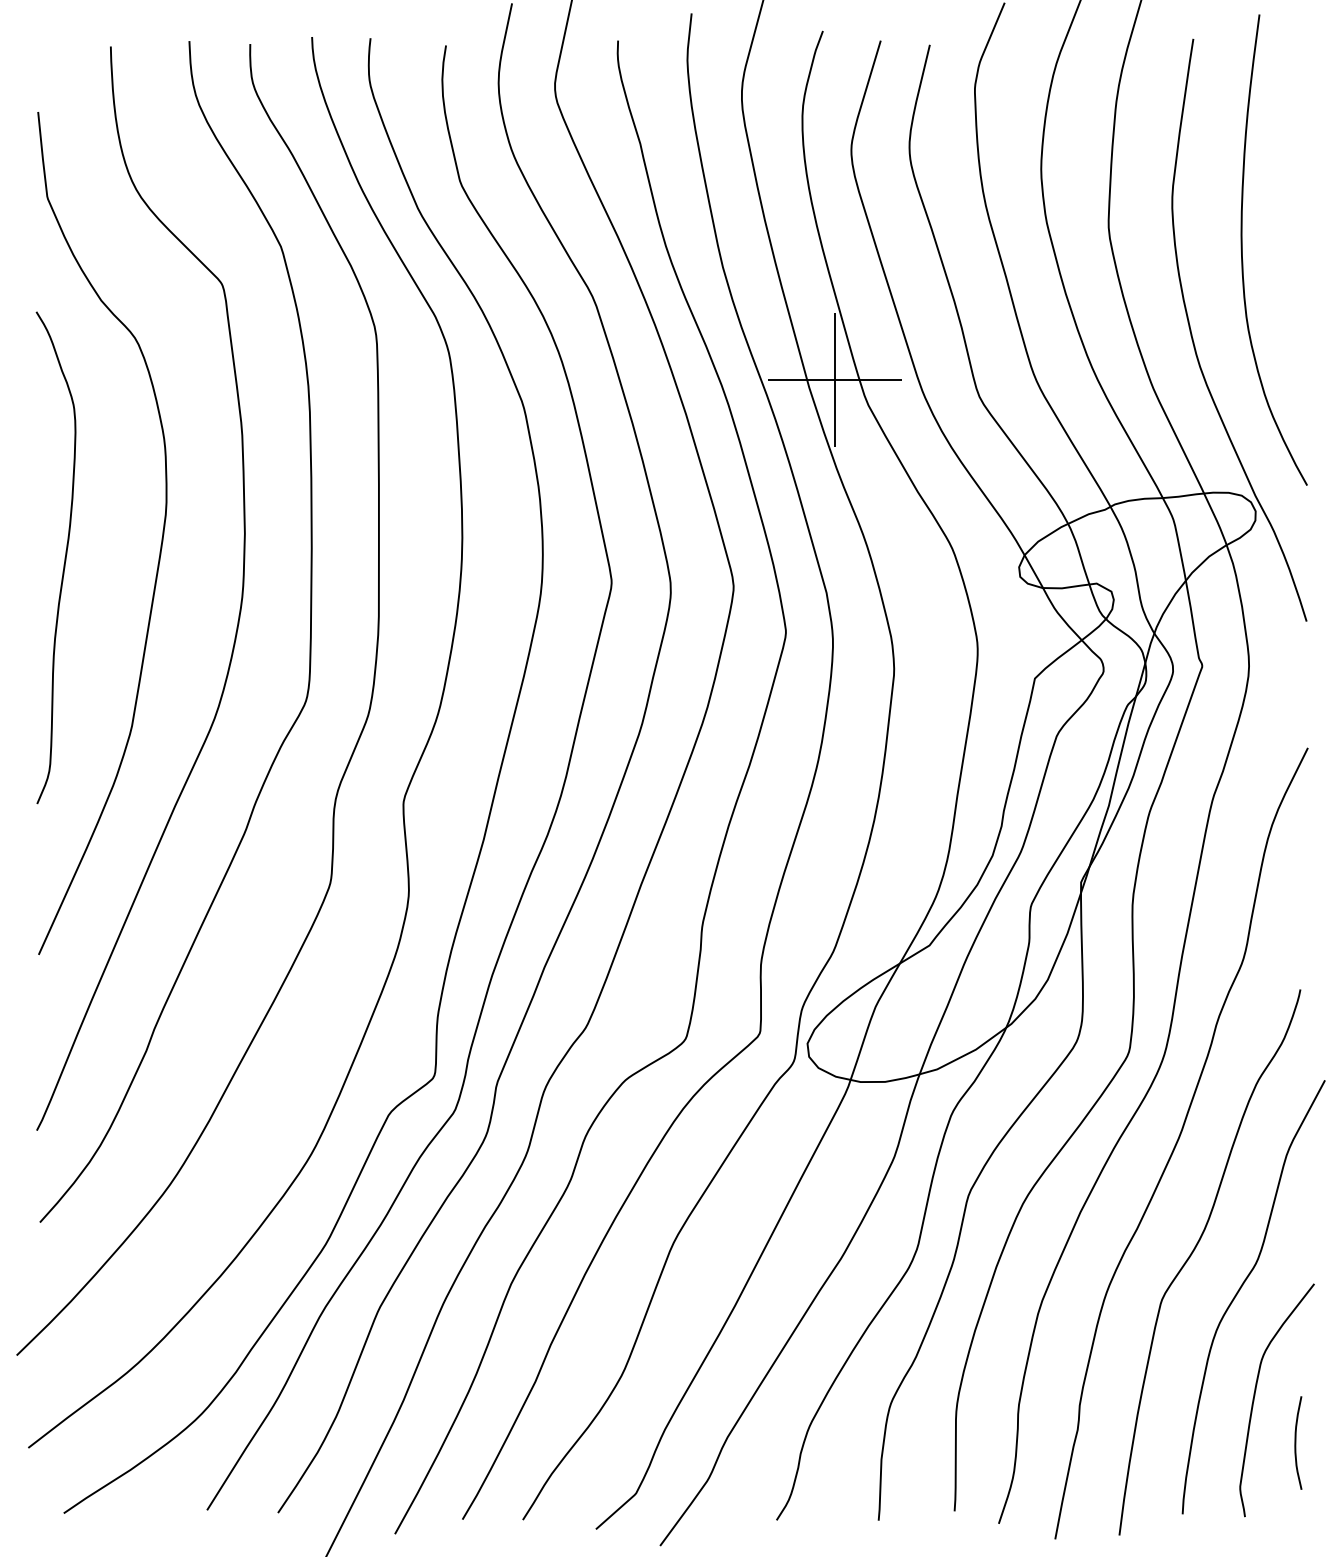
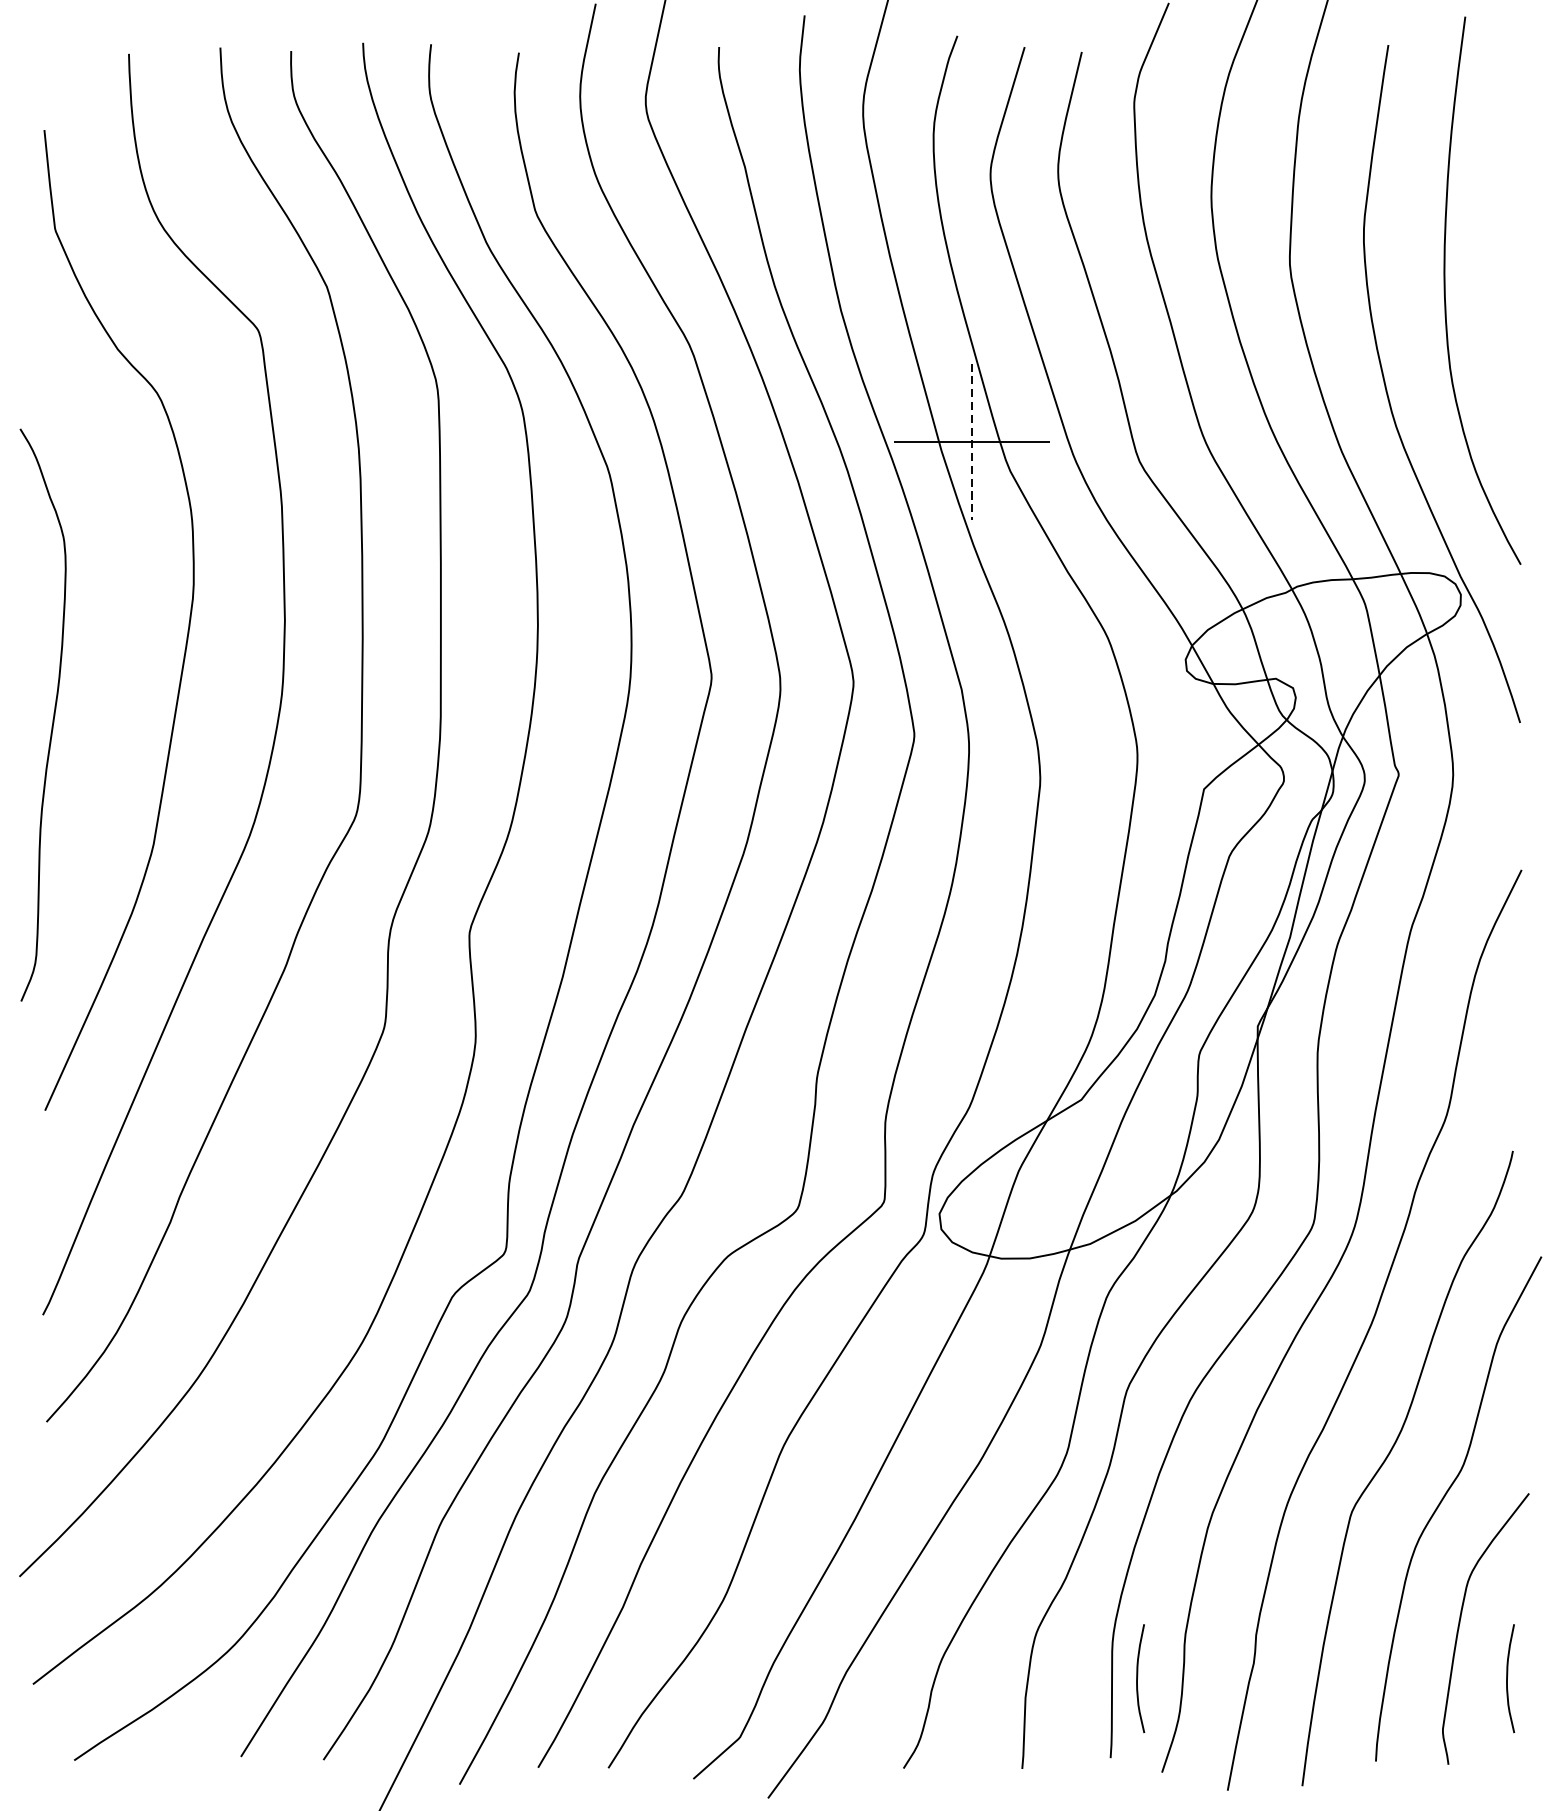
line: (835, 380) -> (972, 442), solid -> dashed
curve: (64, 557) -> (52, 714), moved
curve: (978, 1442) -> (1138, 1677), added

